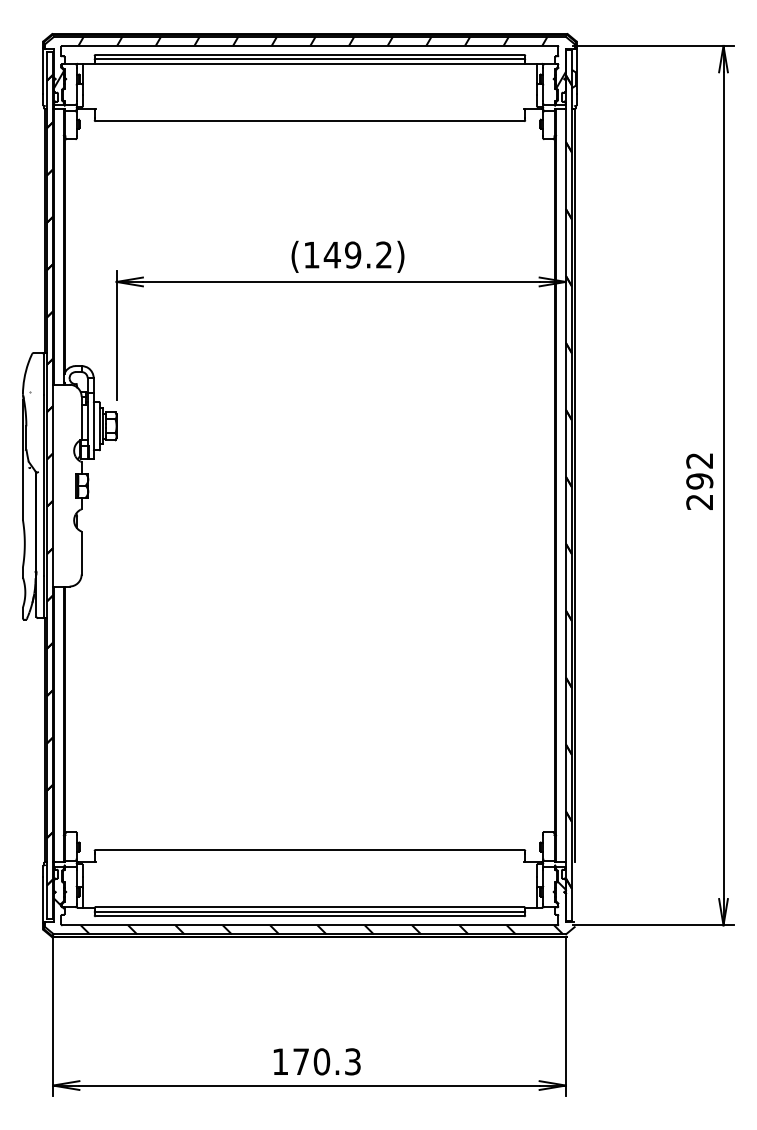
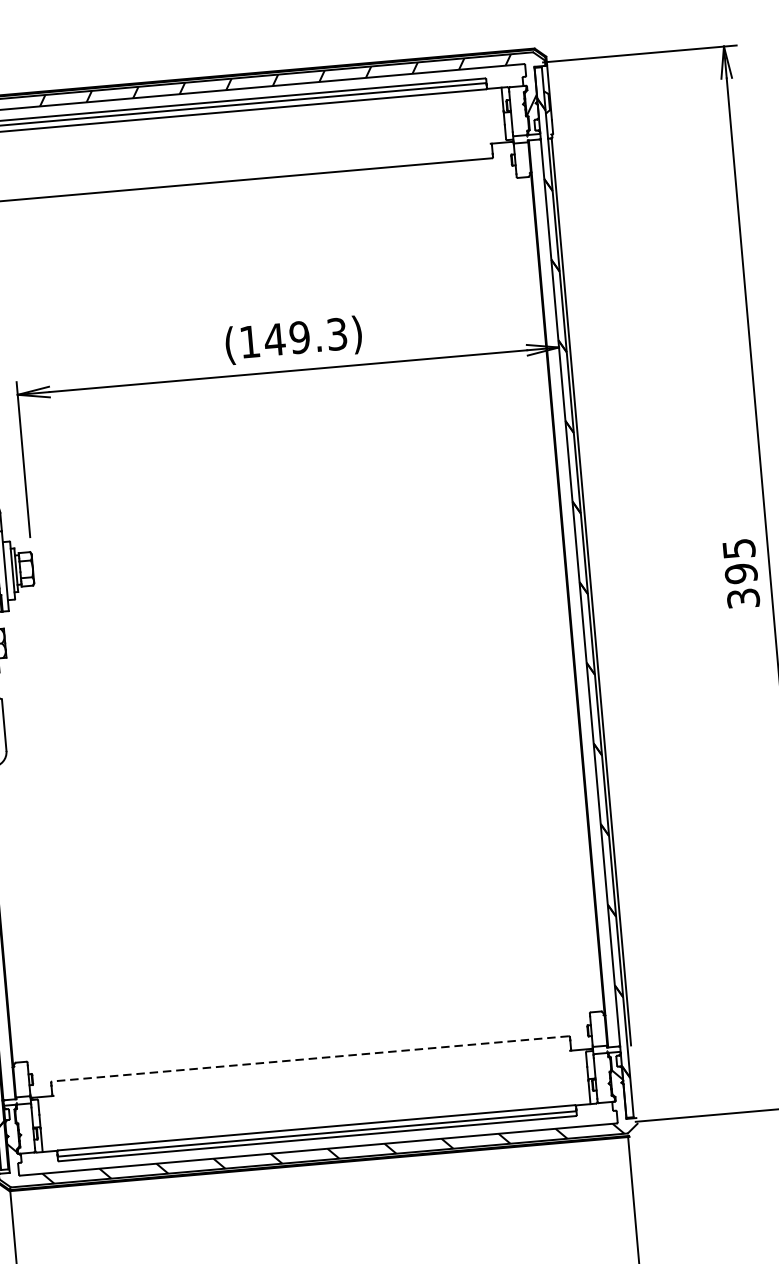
text: (383, 254) -> (336, 333), (149.2) -> (149.3)
text: (699, 481) -> (740, 573), 292 -> 395
line: (309, 850) -> (310, 1059), solid -> dashed

